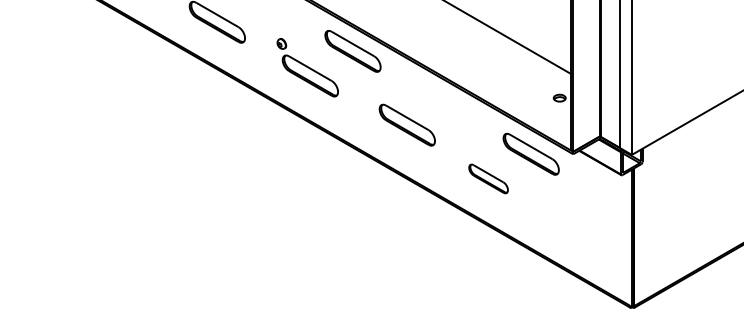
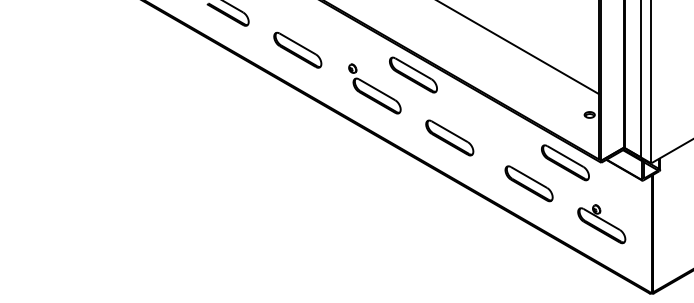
part: (407, 124) -> (449, 137), moved
part: (487, 178) -> (528, 183), size x1.43
part: (573, 226) -> (601, 224), added

